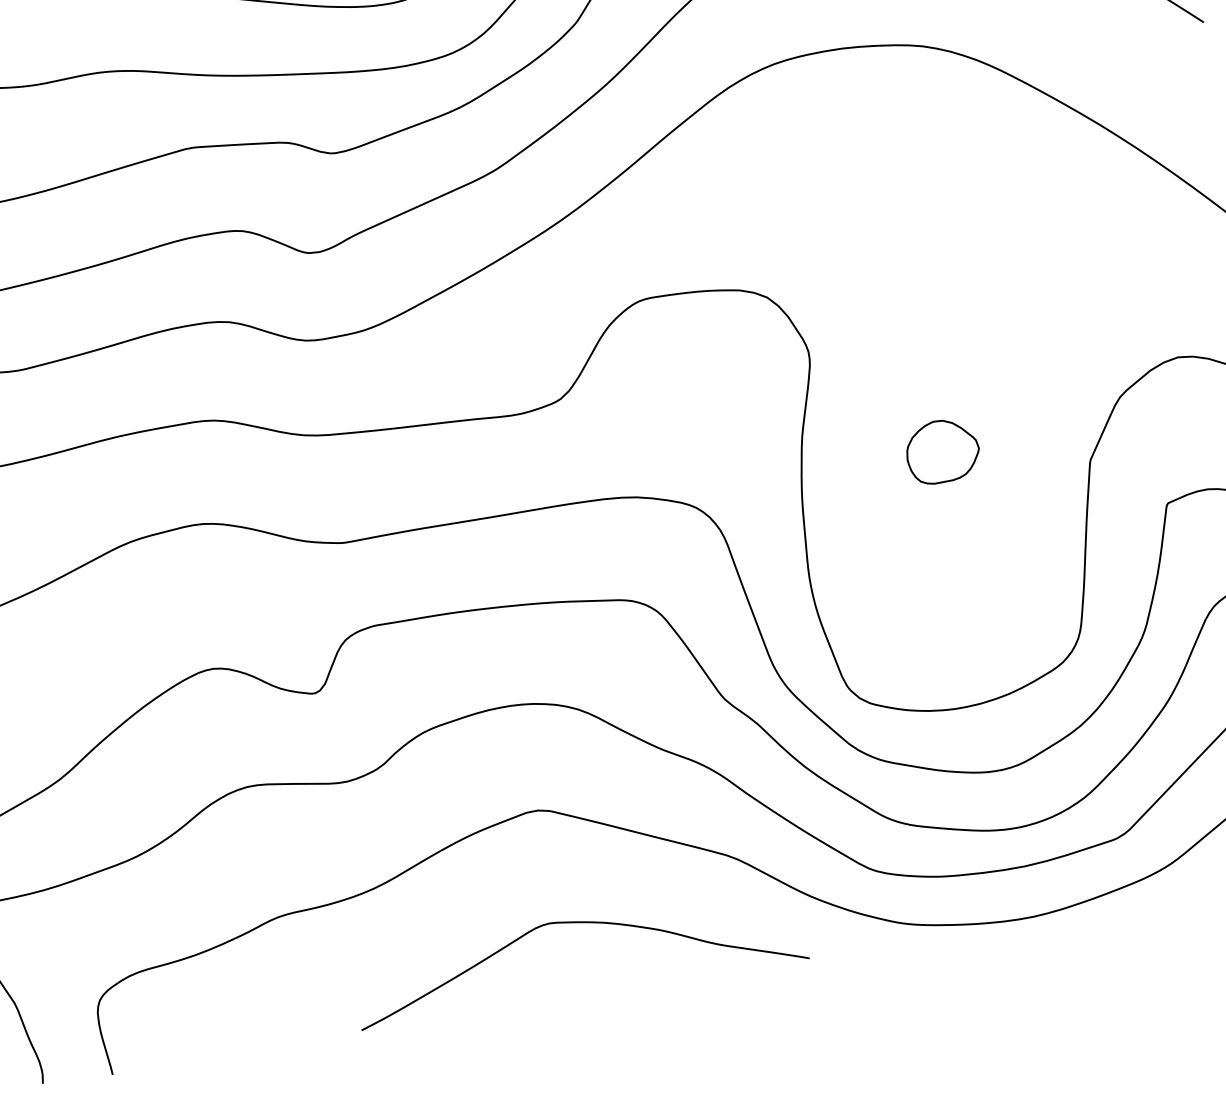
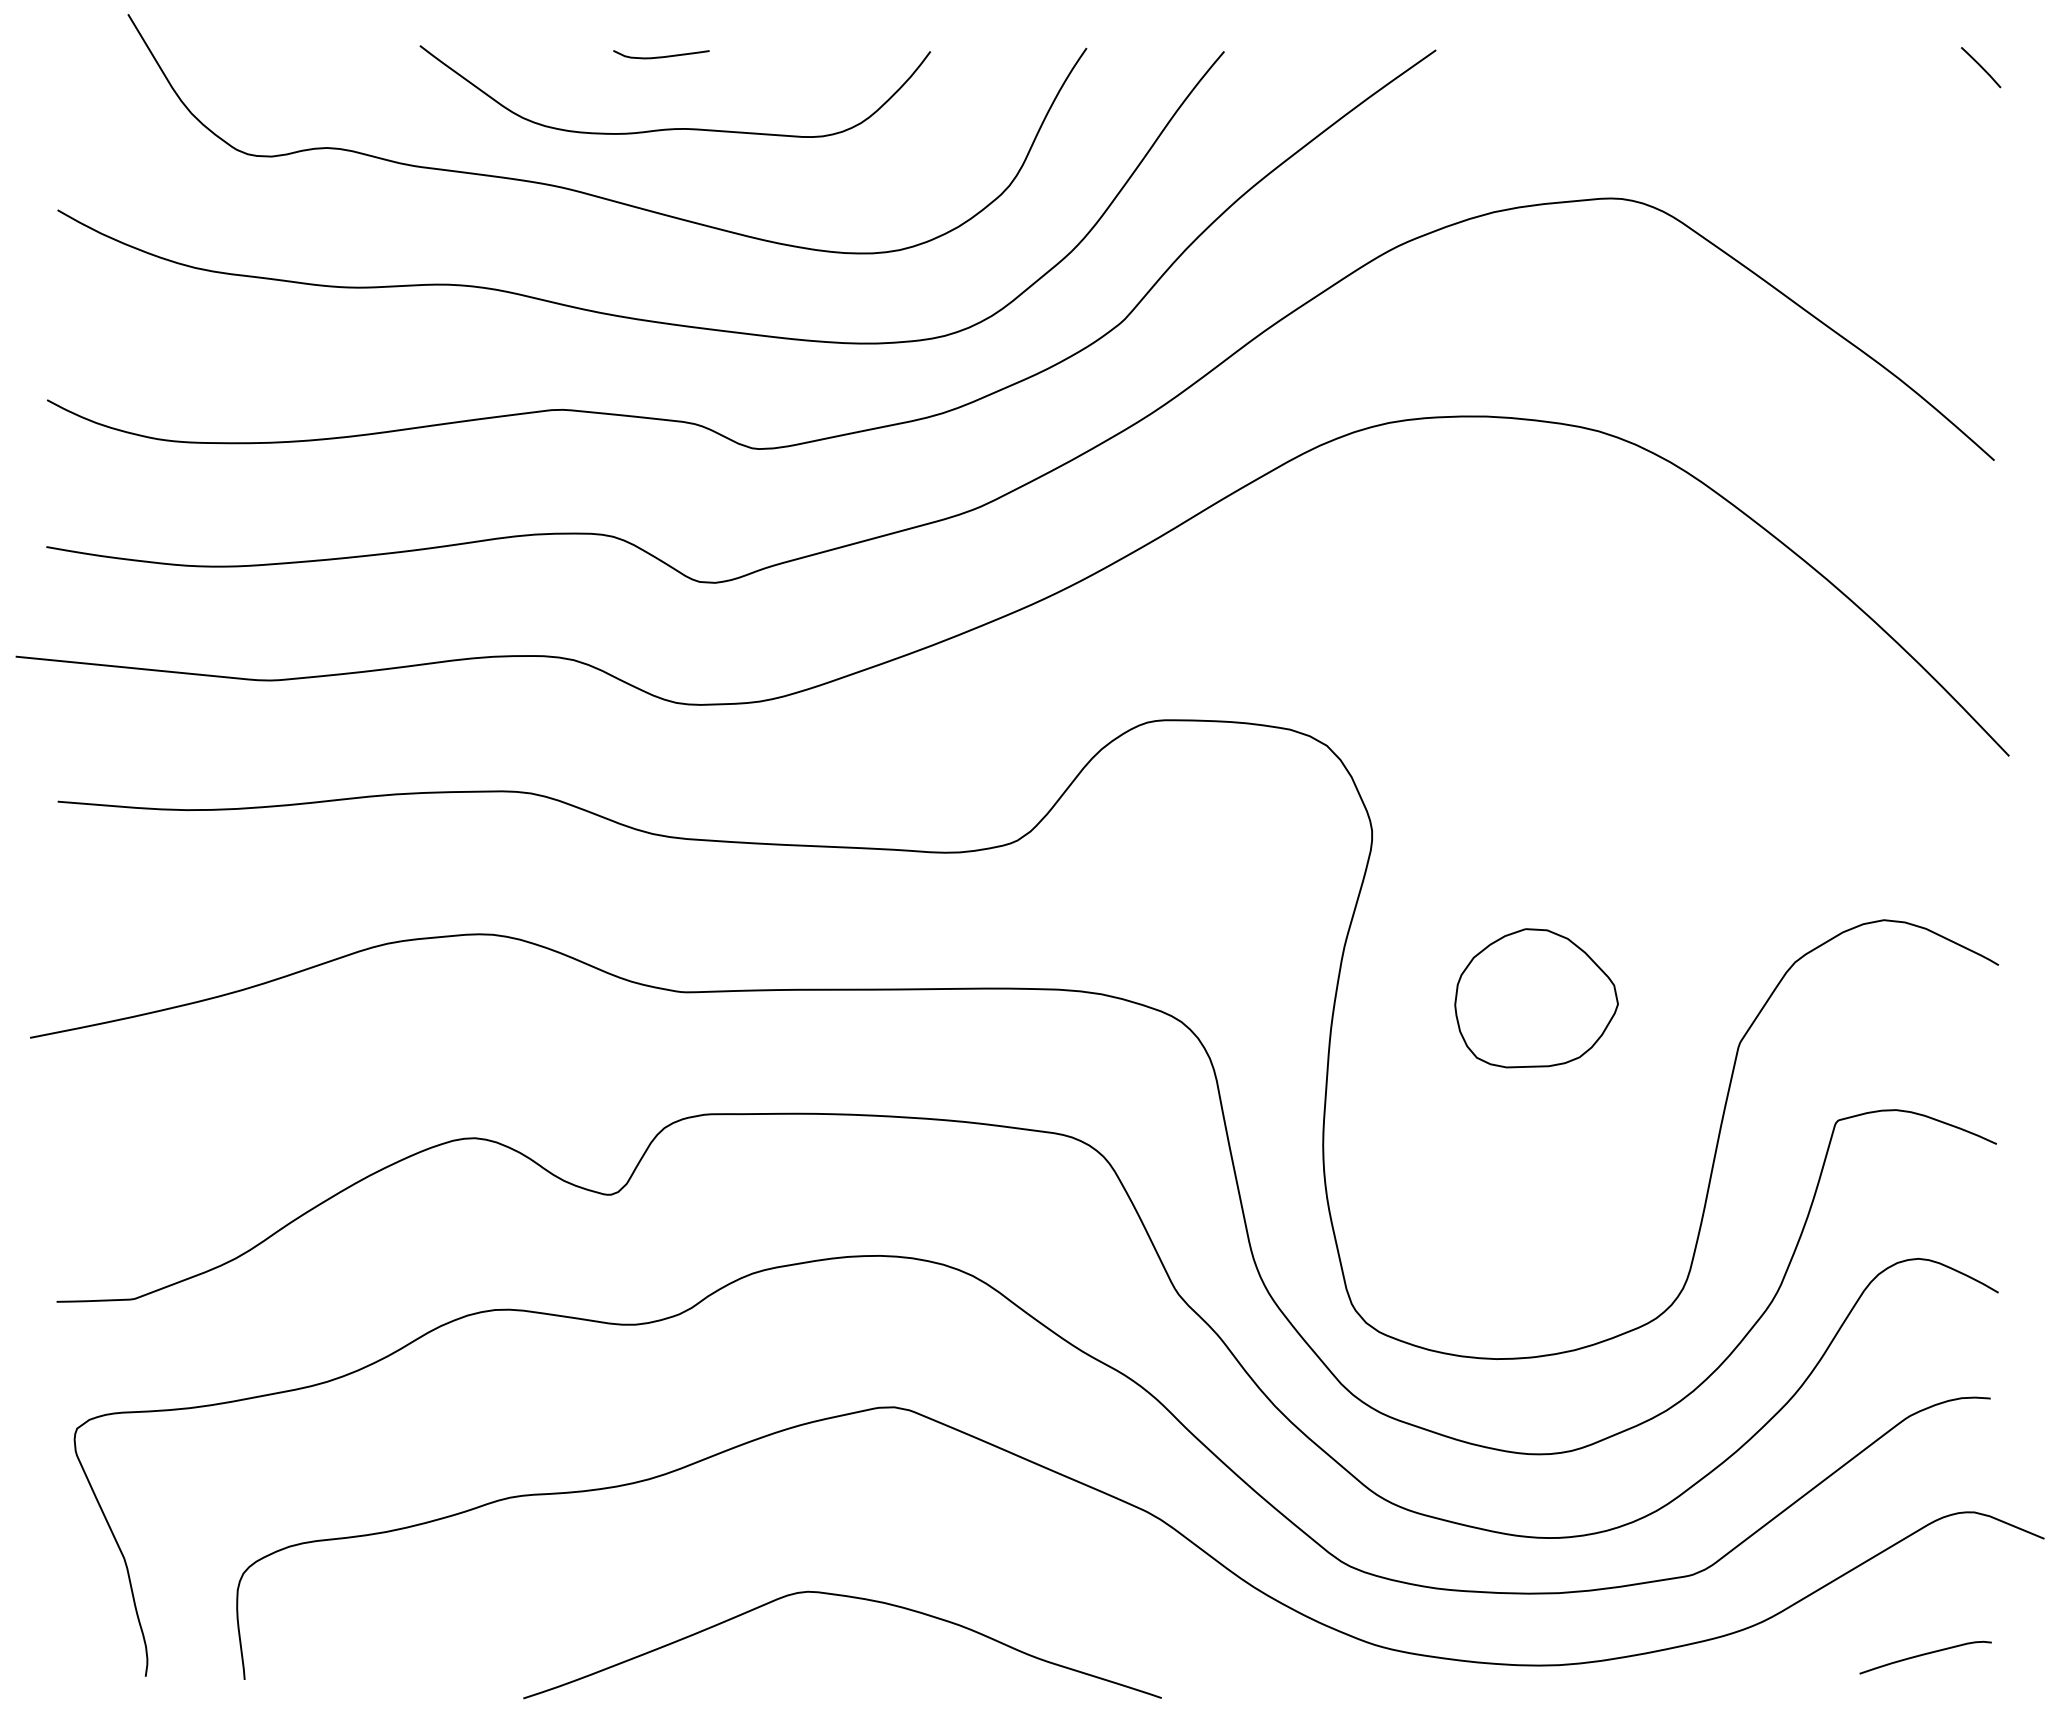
part: (942, 451) -> (1536, 998), size x1.6
curve: (577, 923) -> (847, 1597), moved

